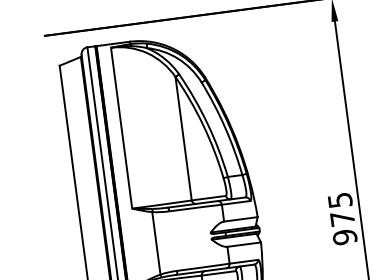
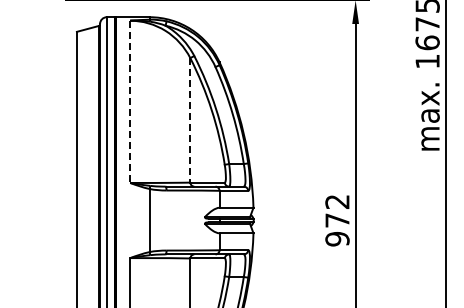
line: (122, 128) -> (130, 102), solid -> dashed
line: (183, 138) -> (190, 120), solid -> dashed
text: (340, 199) -> (337, 201), 975 -> 972

